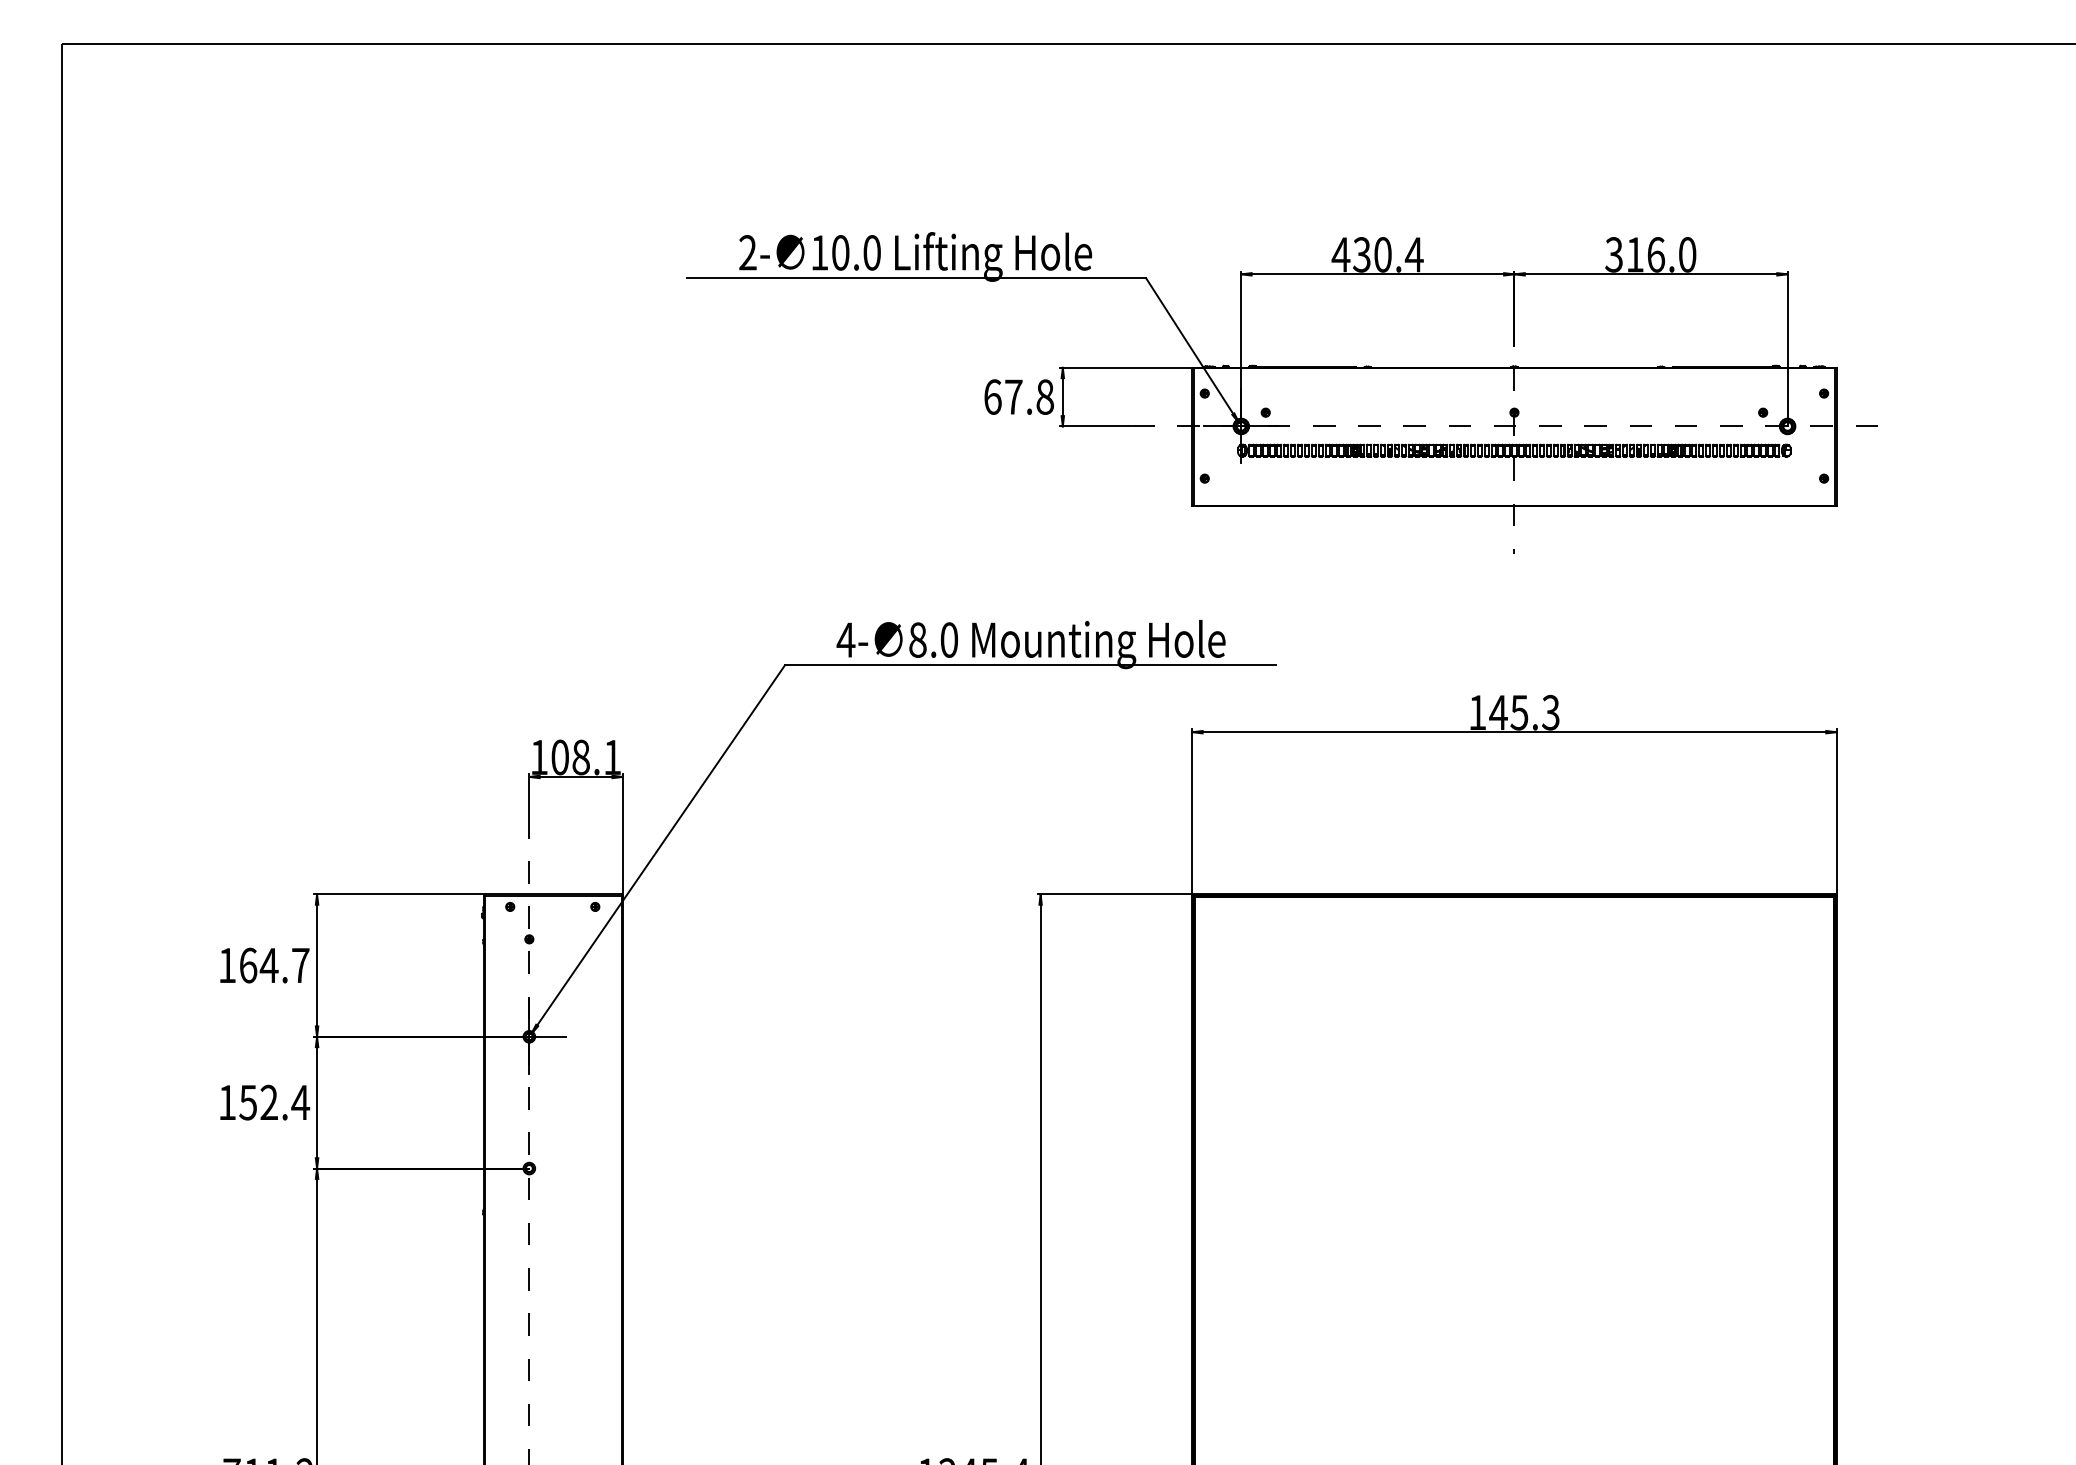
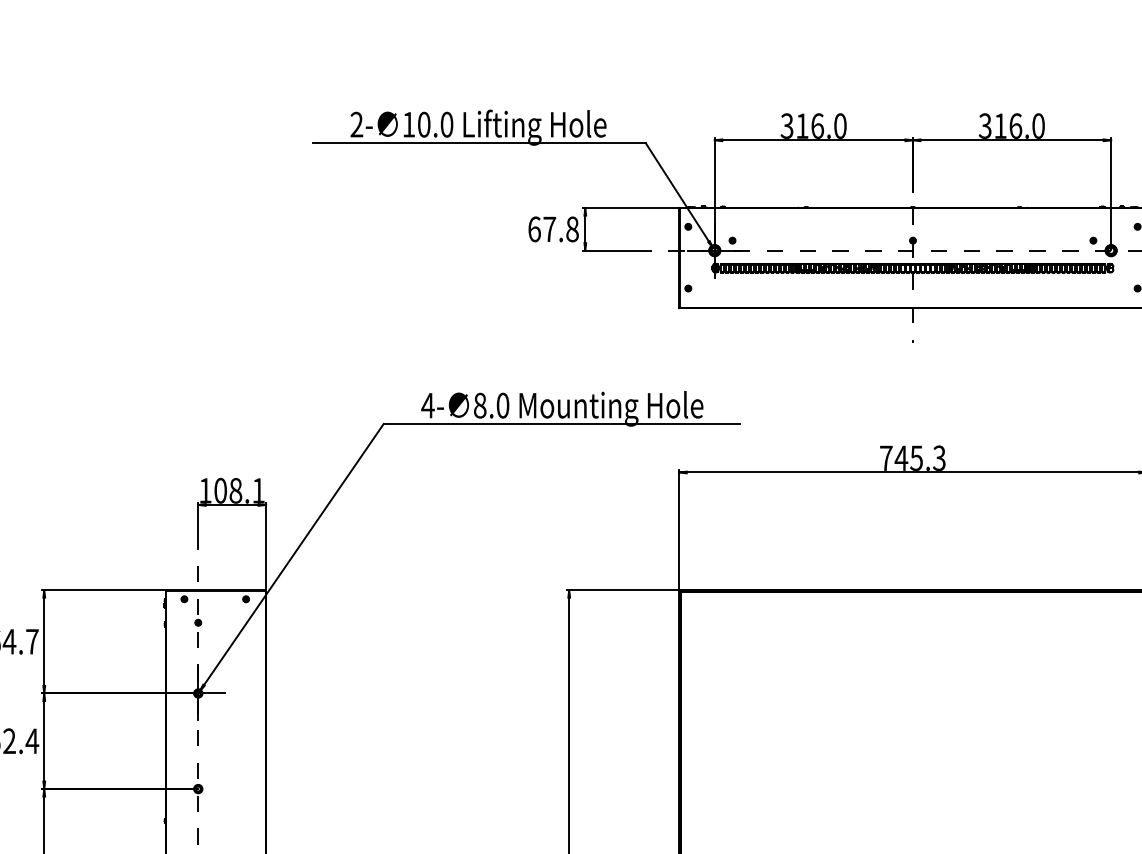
text: (1377, 254) -> (813, 125), 430.4 -> 316.0
text: (1477, 712) -> (886, 458), 145.3 -> 745.3

